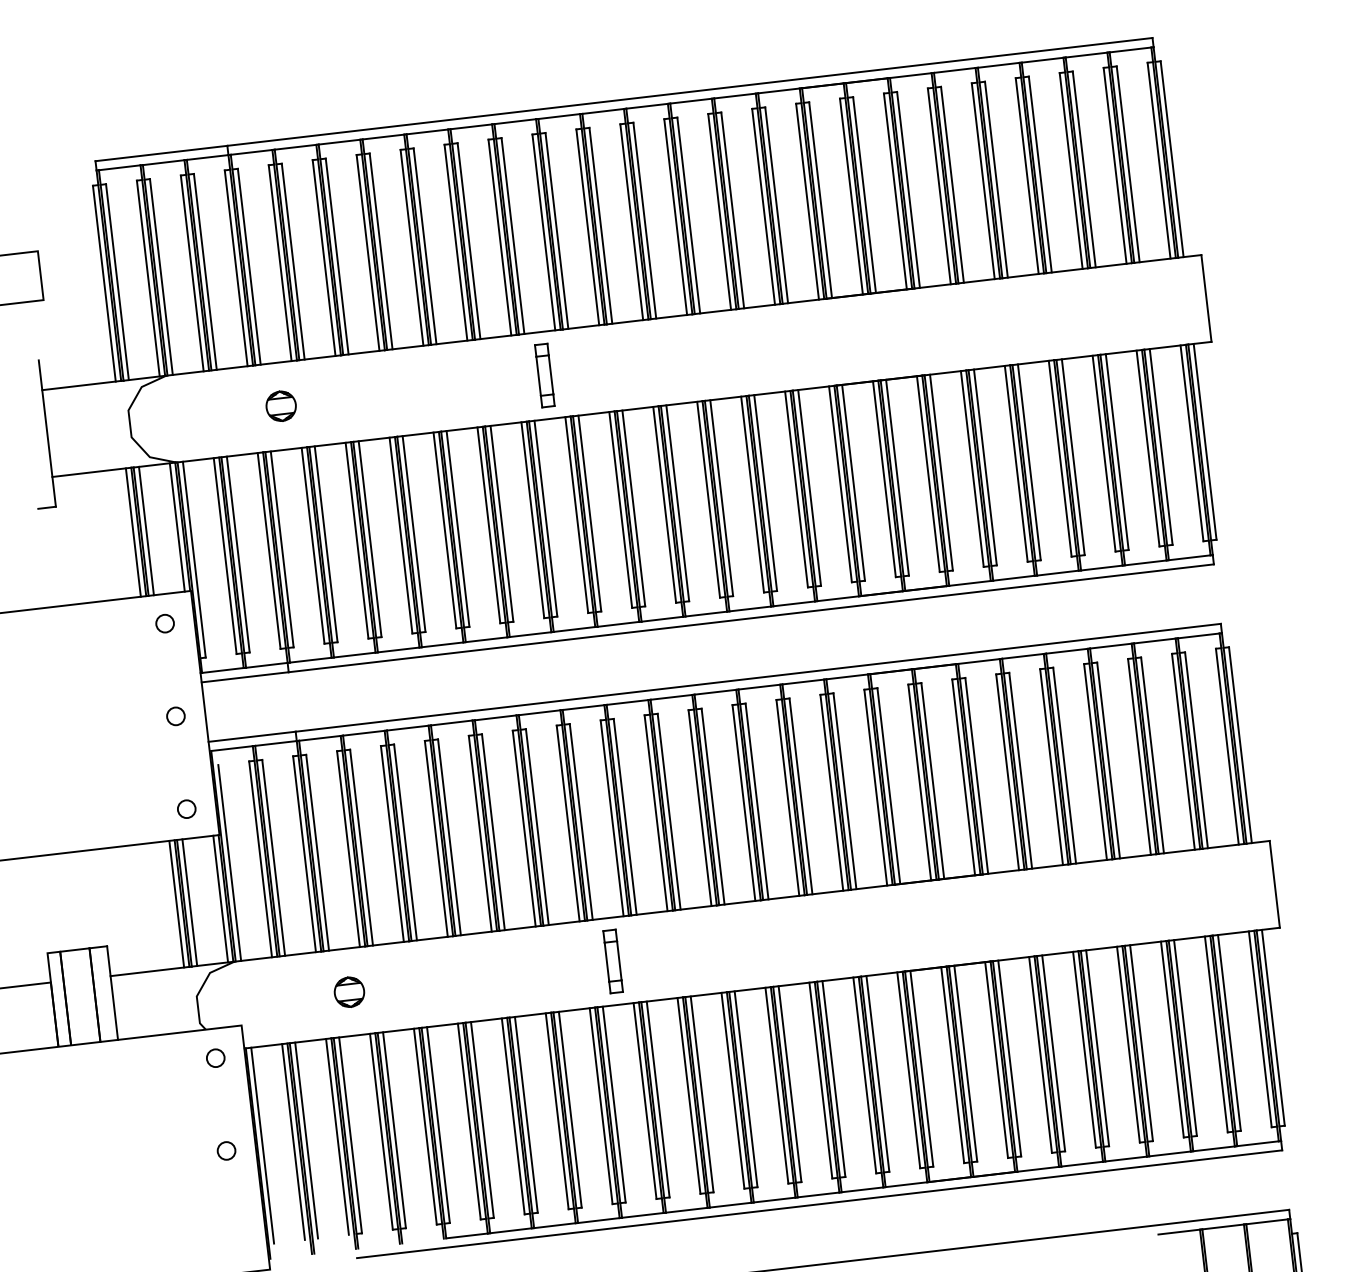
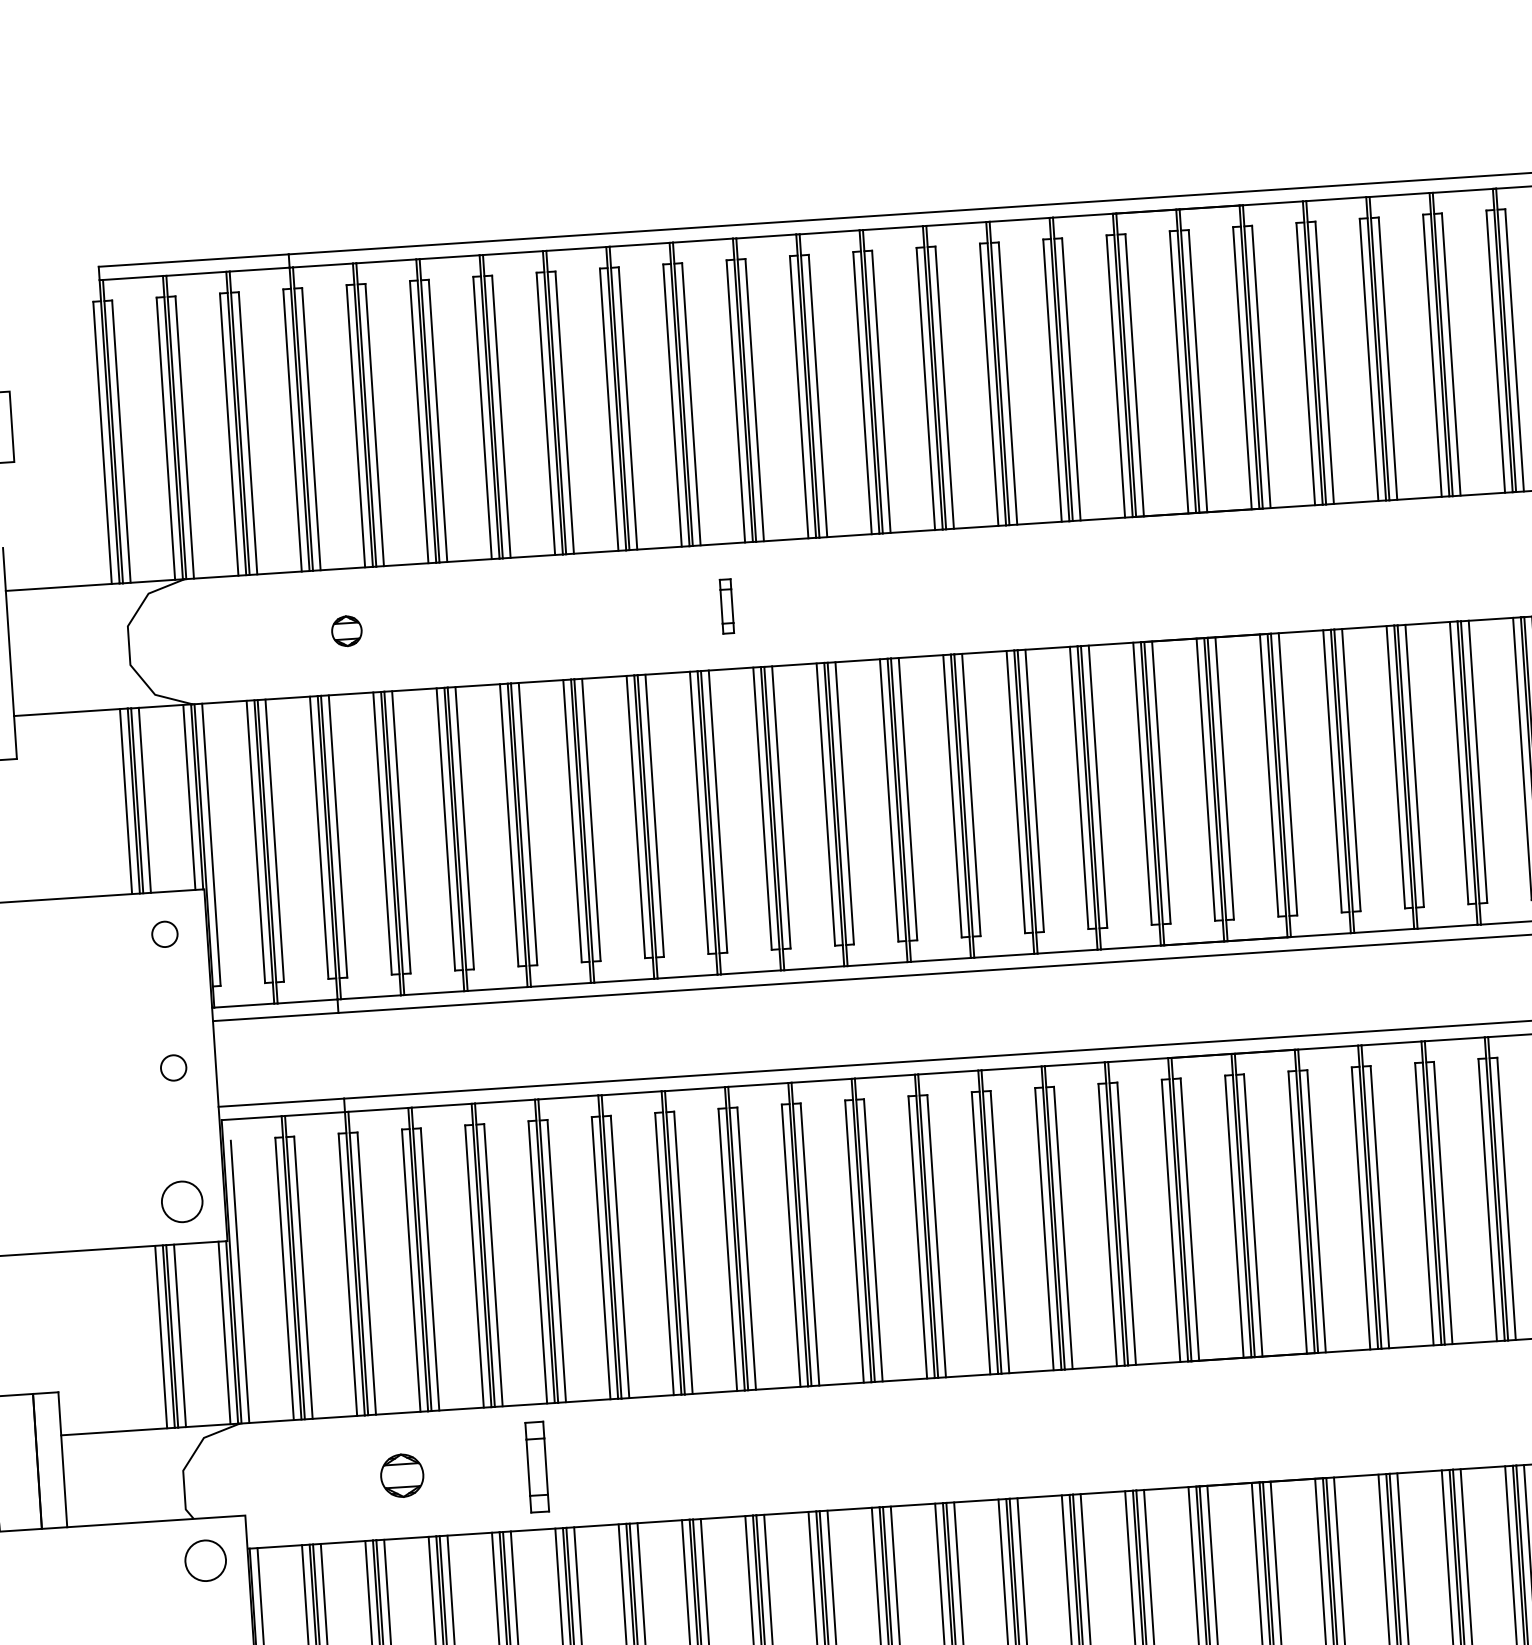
part: (544, 375) -> (726, 606), size x0.6
part: (280, 405) -> (346, 630), size x0.7
circle: (186, 808) -> (182, 1200), size x1.6
part: (612, 961) -> (536, 1467), moved
circle: (215, 1057) -> (205, 1559), size x1.6

